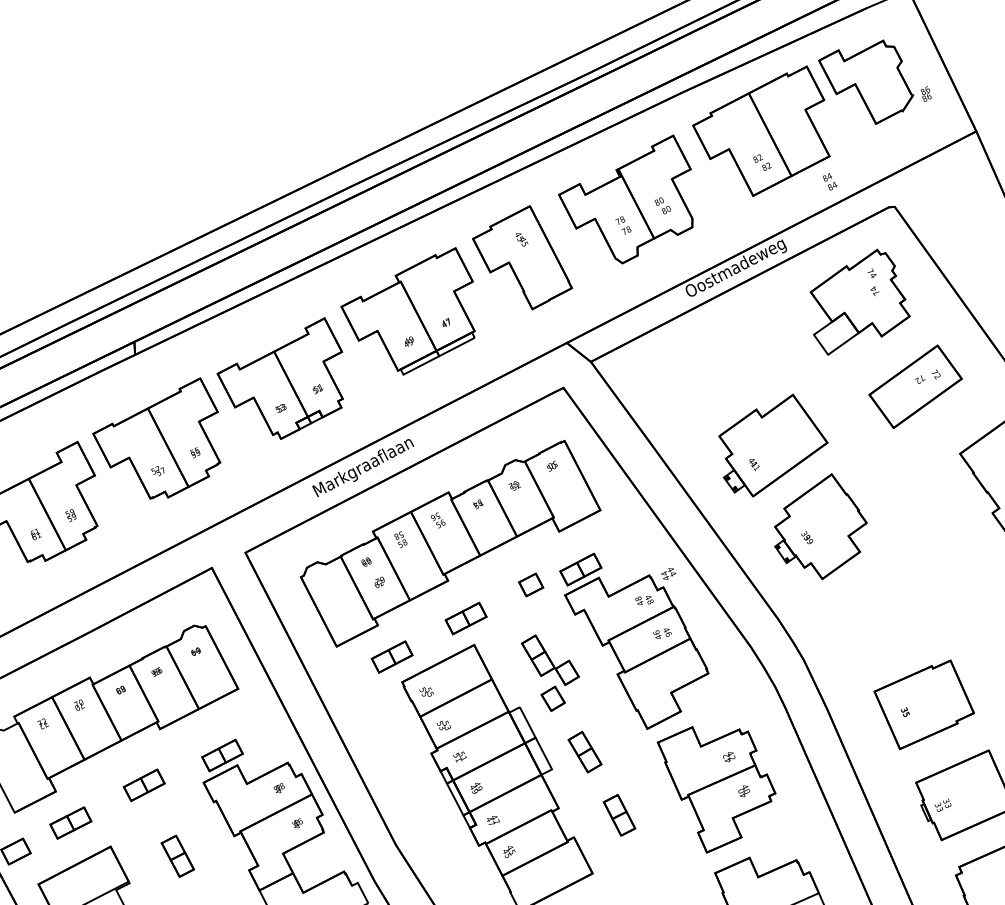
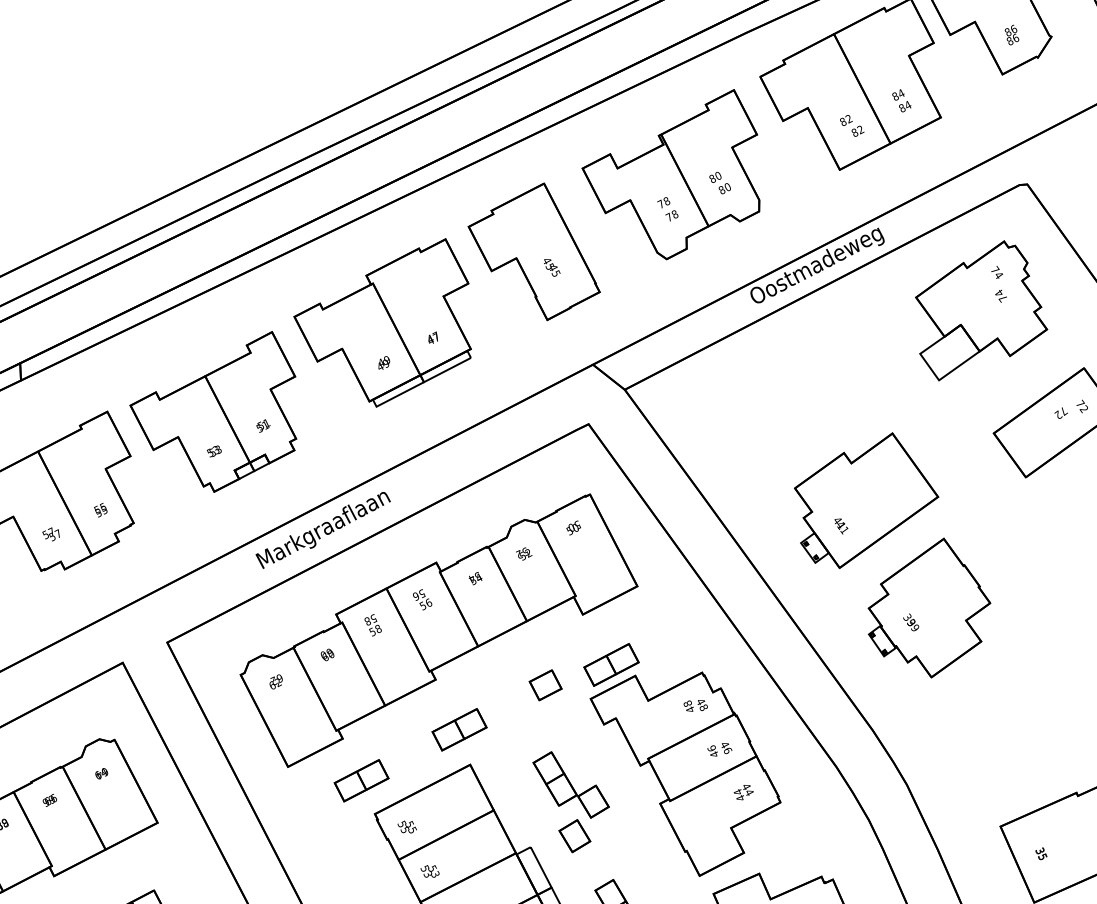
text: (925, 93) -> (1011, 34), moved
text: (829, 181) -> (901, 100), moved
text: (522, 239) -> (552, 267), moved
text: (668, 573) -> (743, 791), moved
text: (379, 582) -> (275, 681), moved

